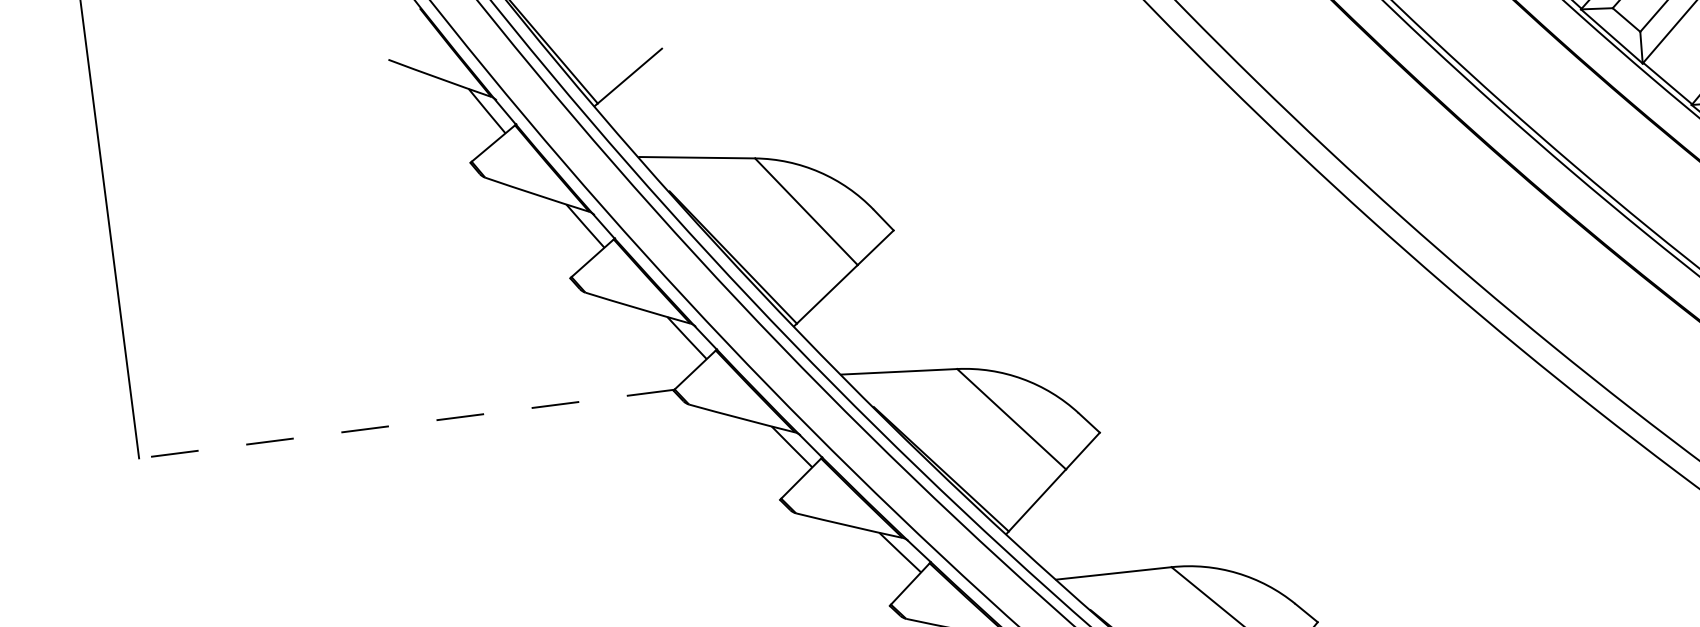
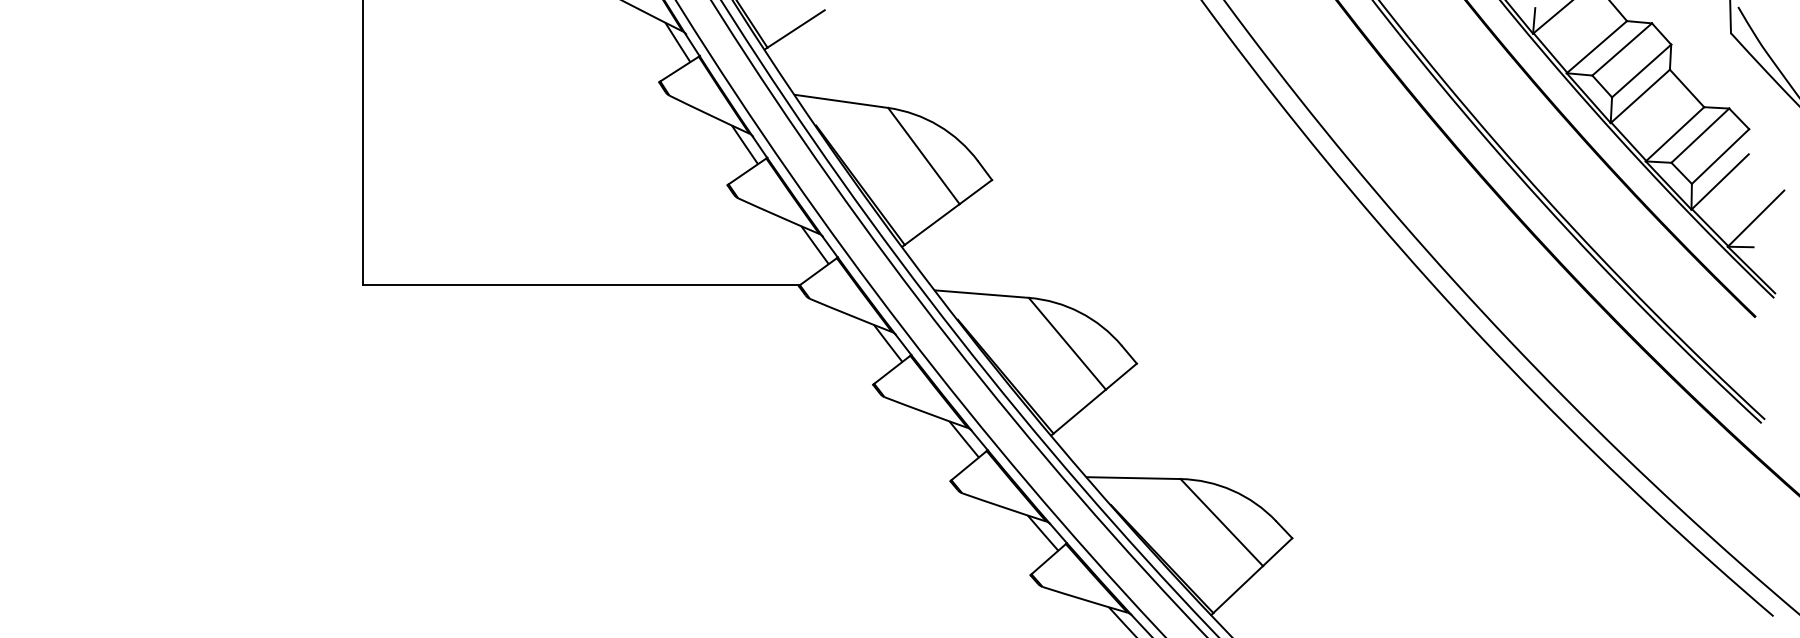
line: (405, 424) -> (580, 285), dashed -> solid

